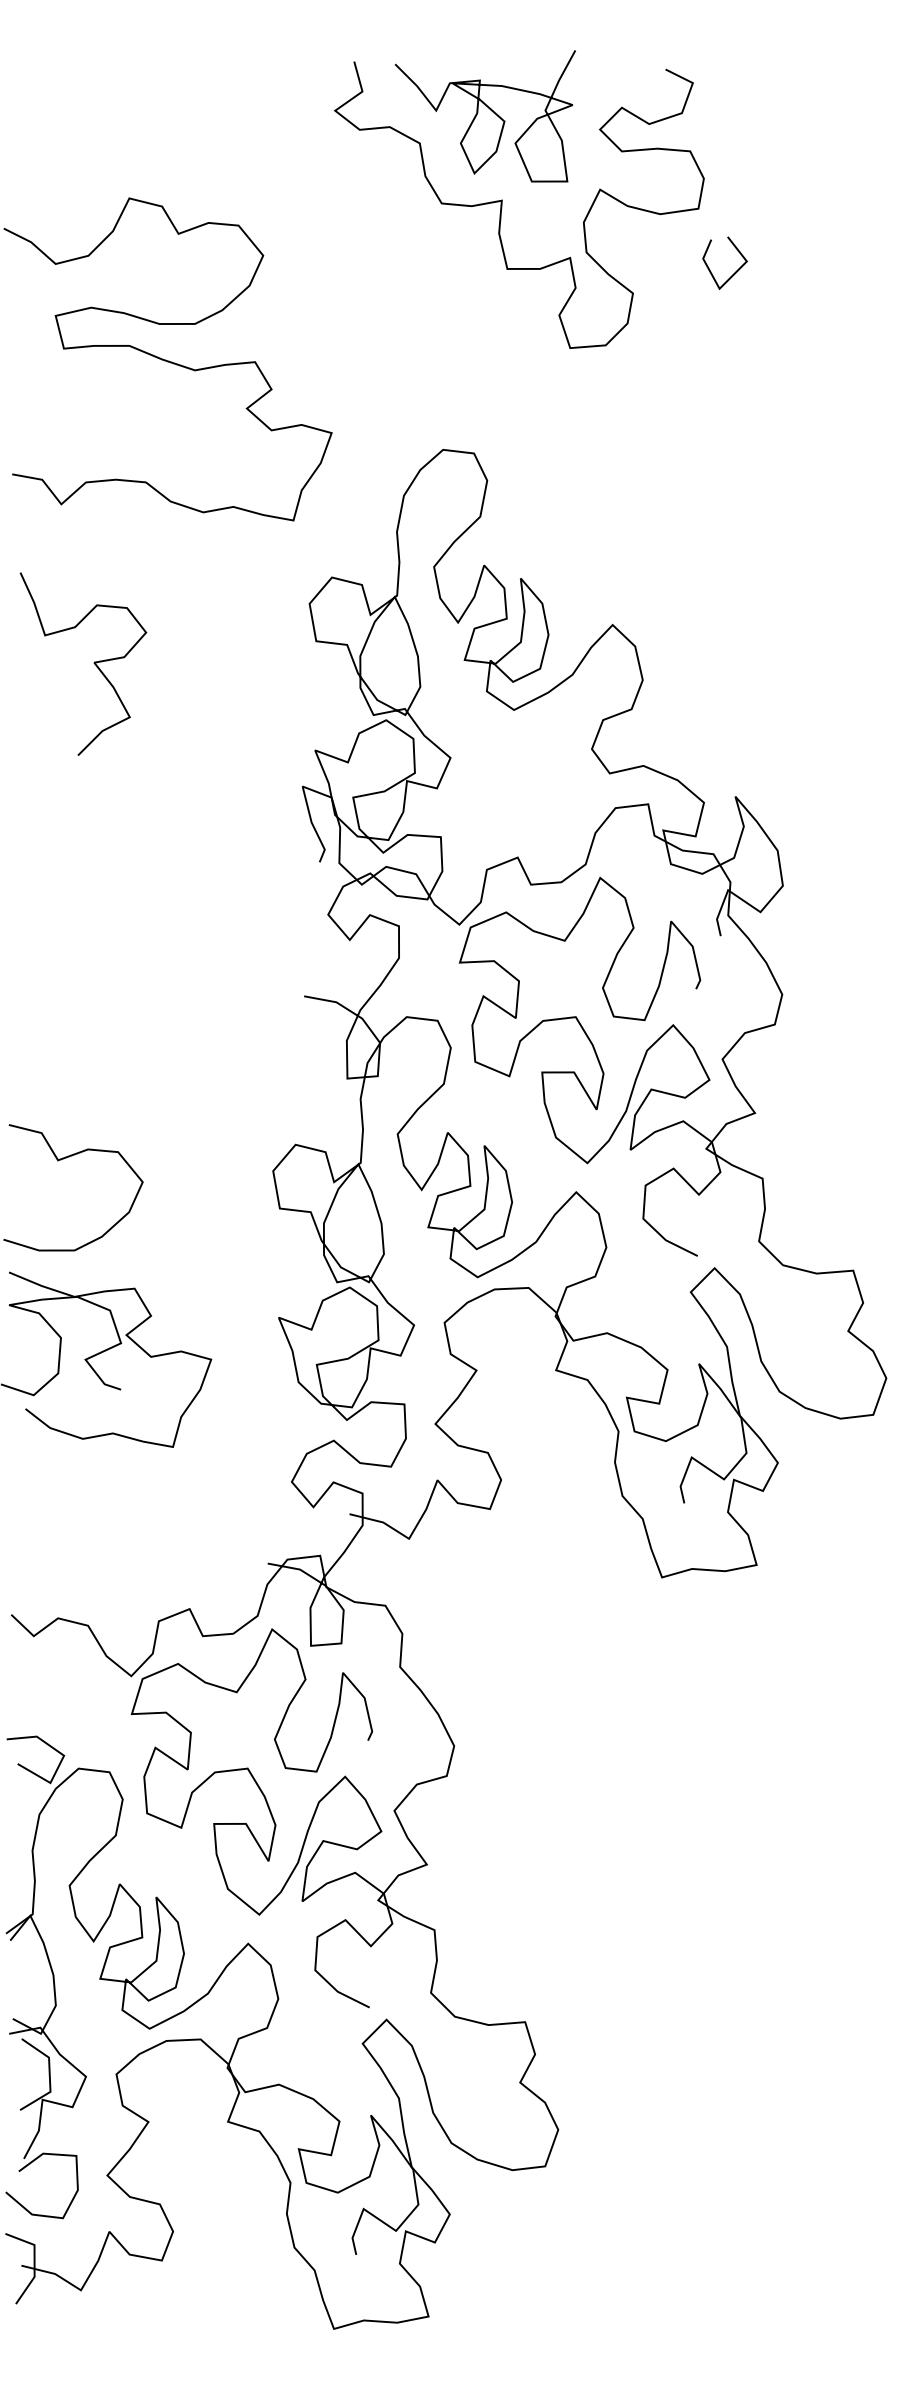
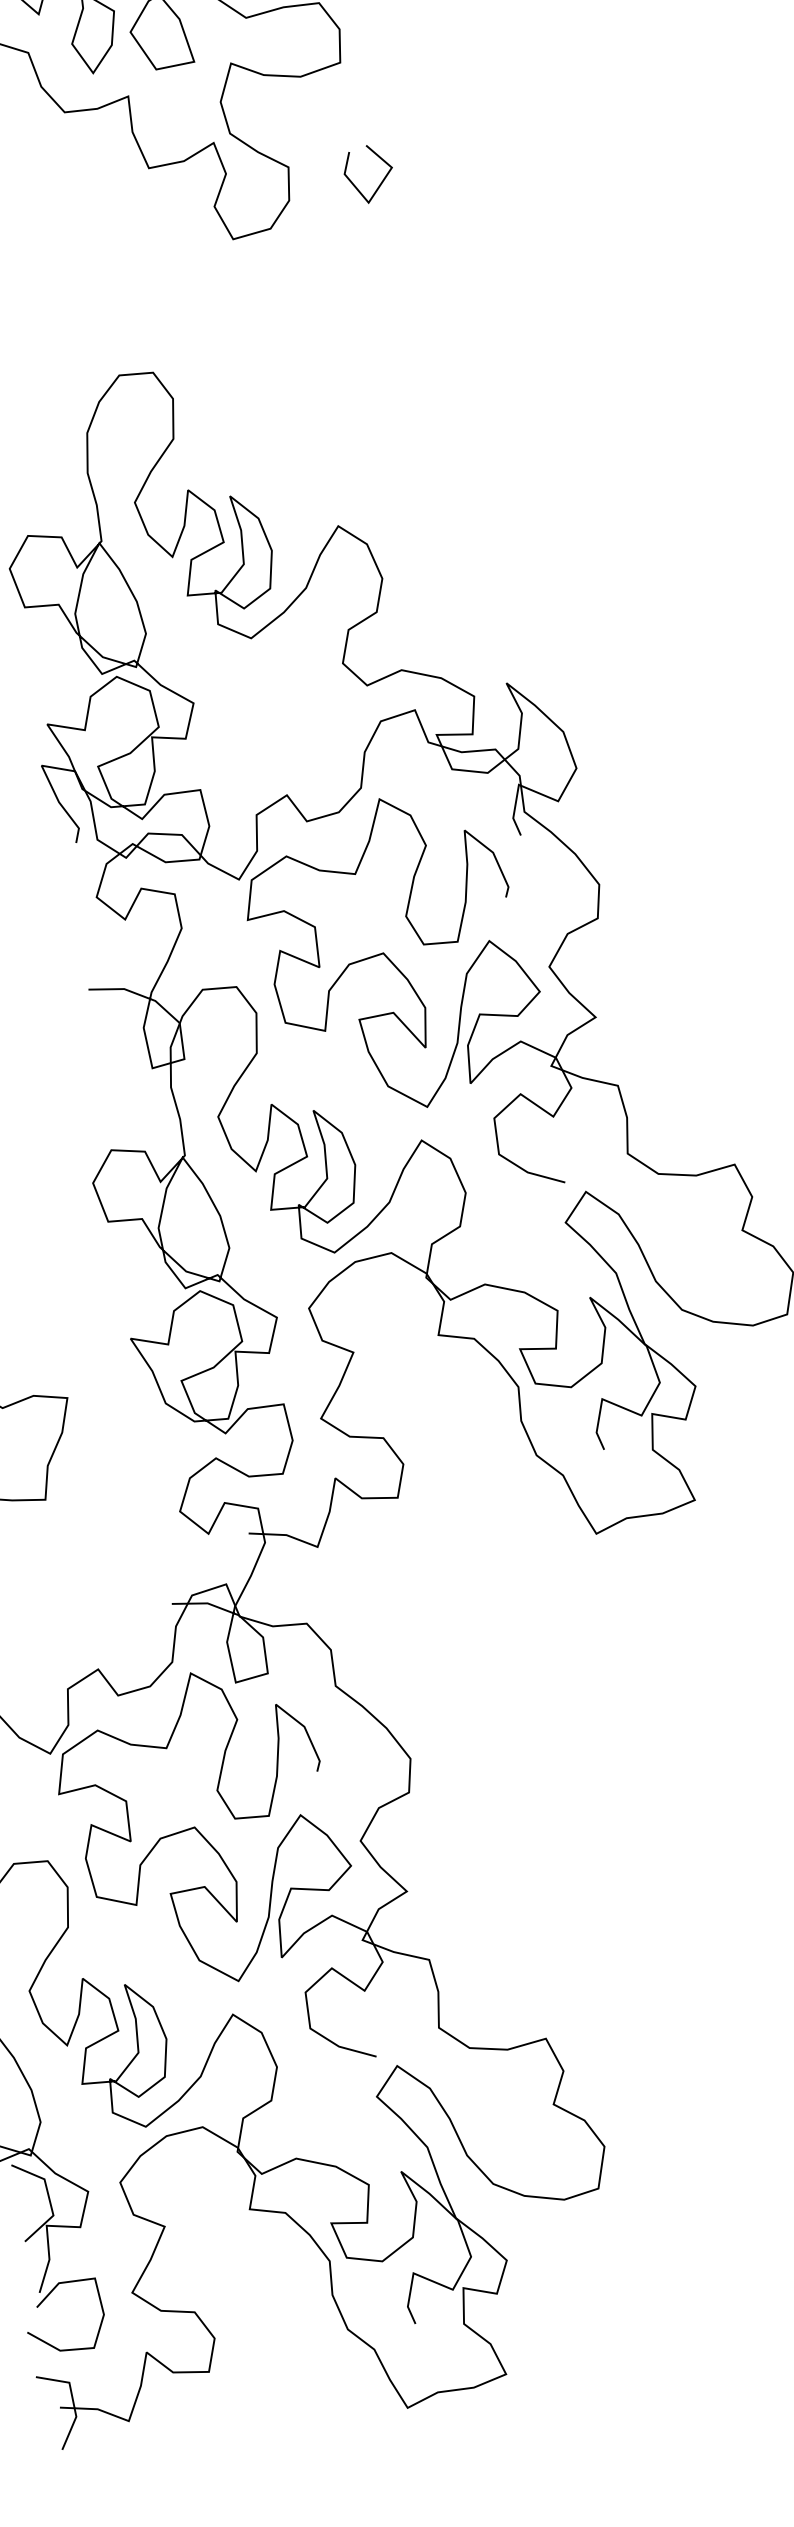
line: (734, 272) -> (381, 182), moved

